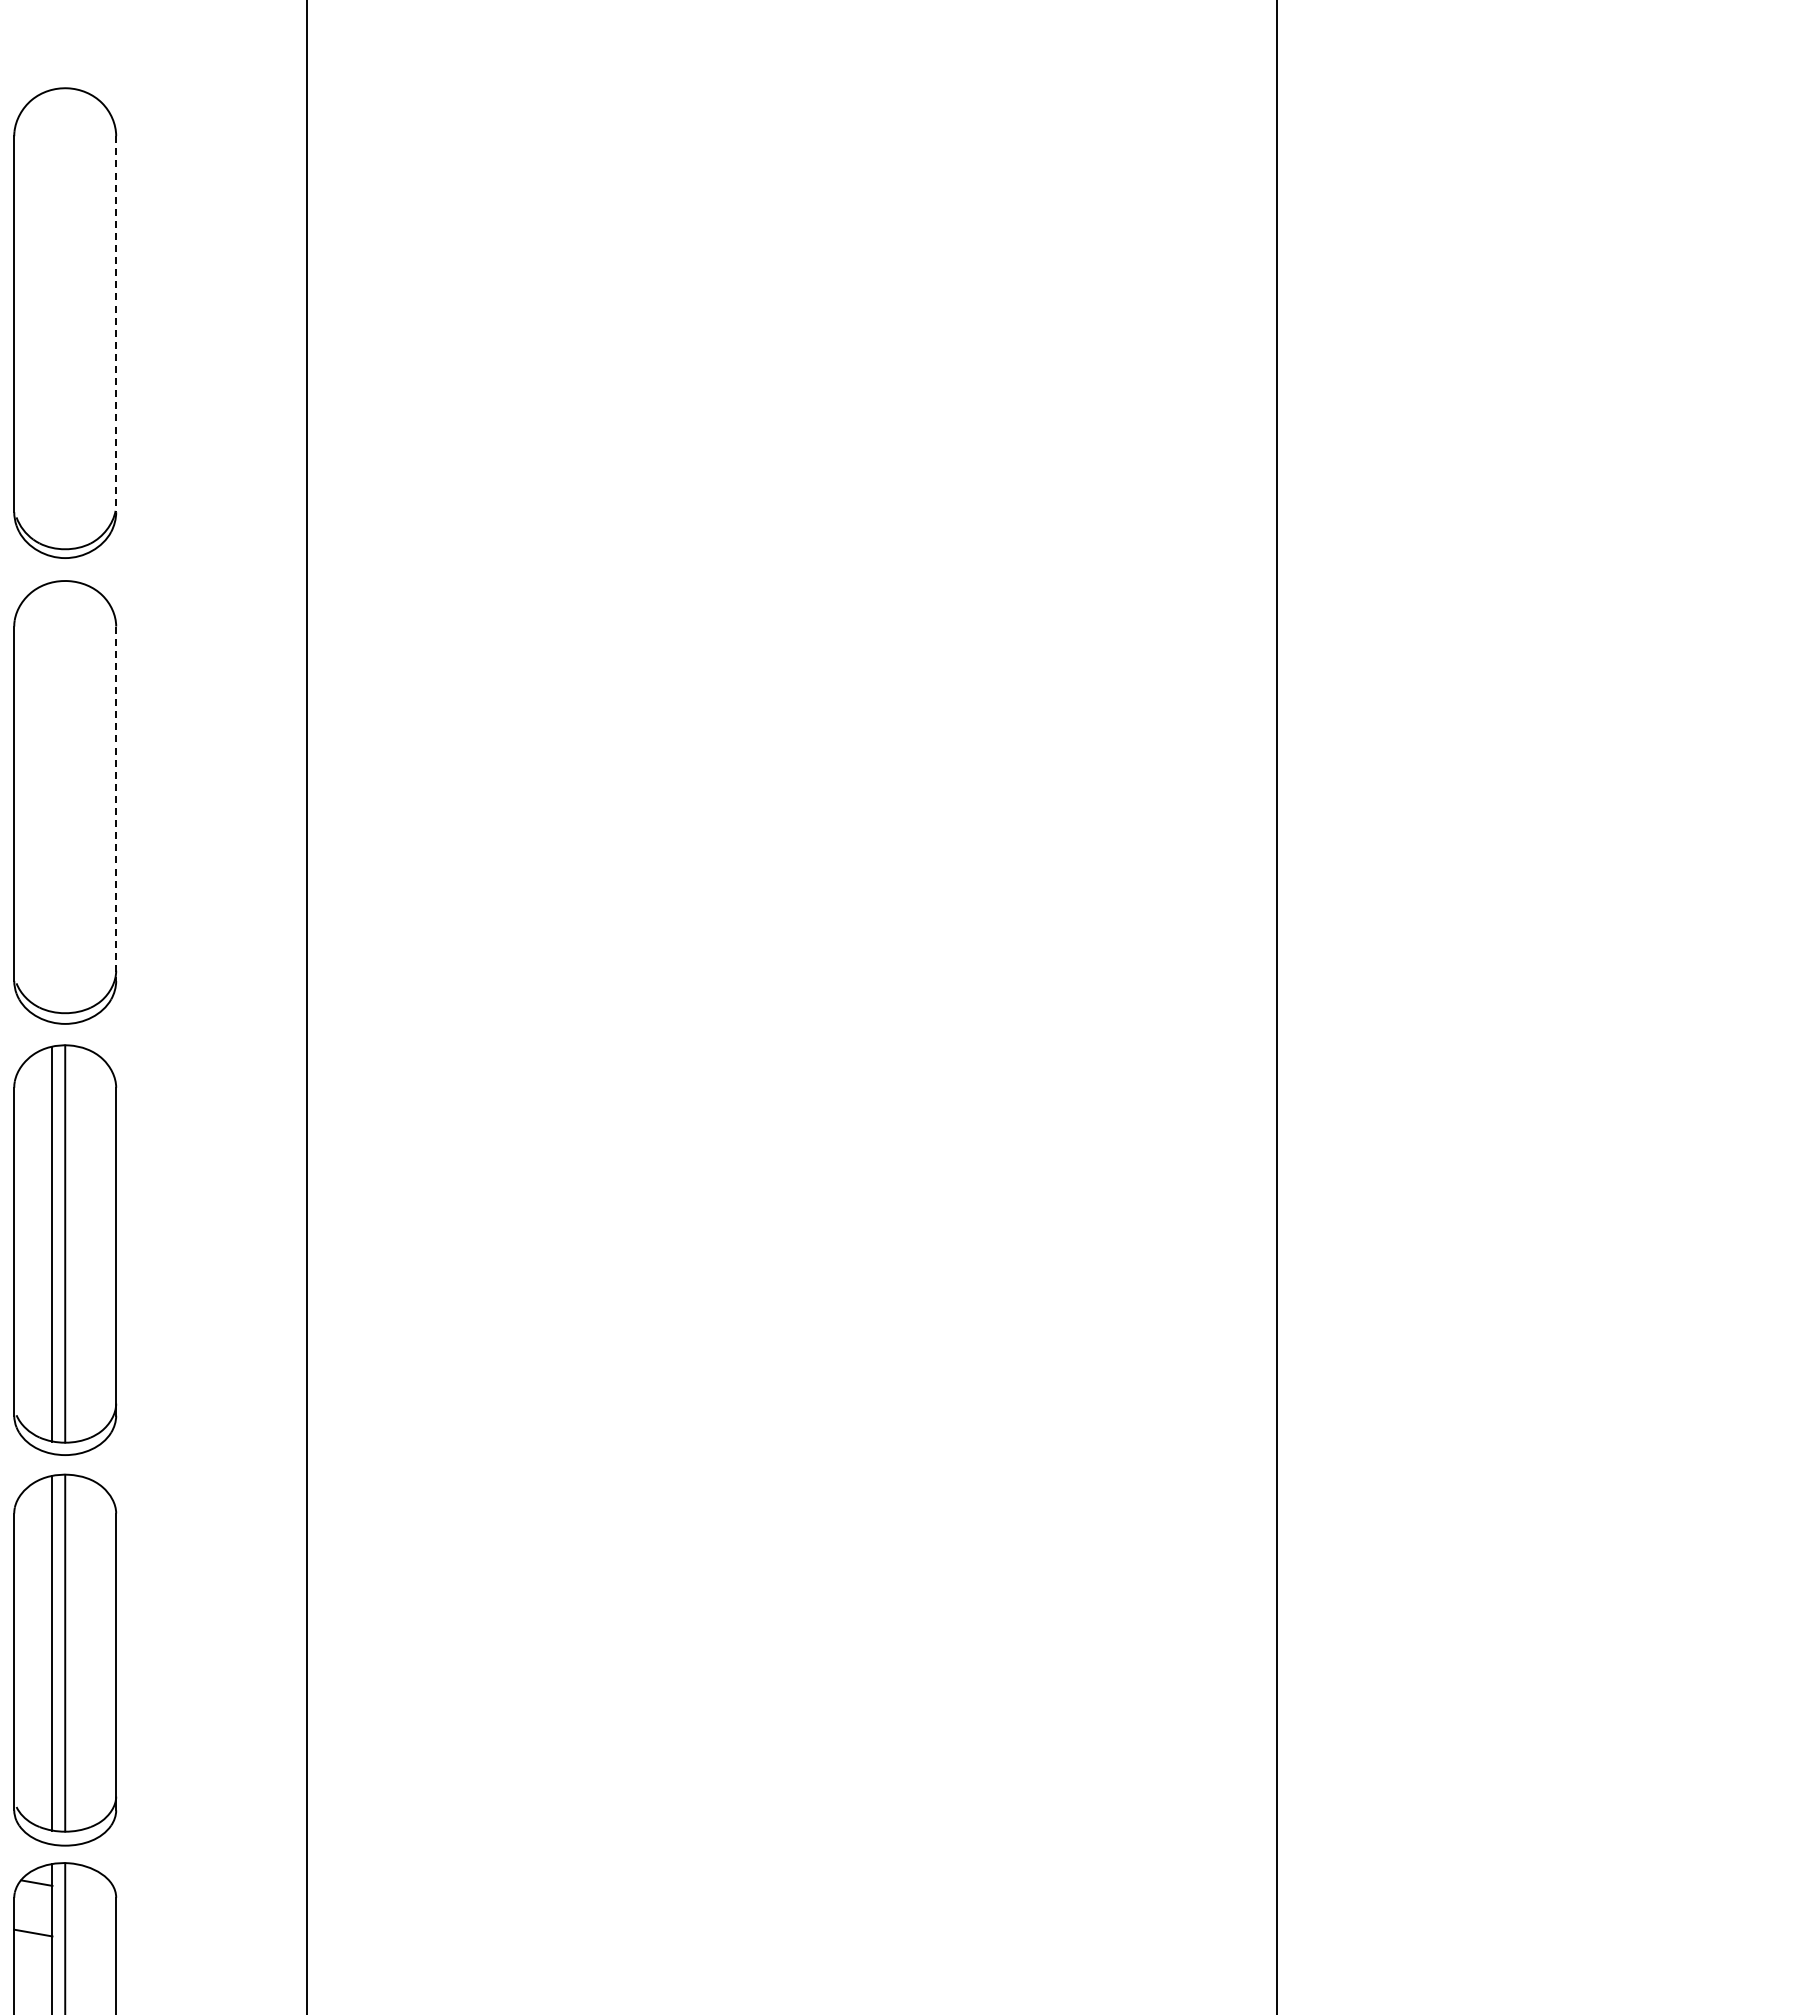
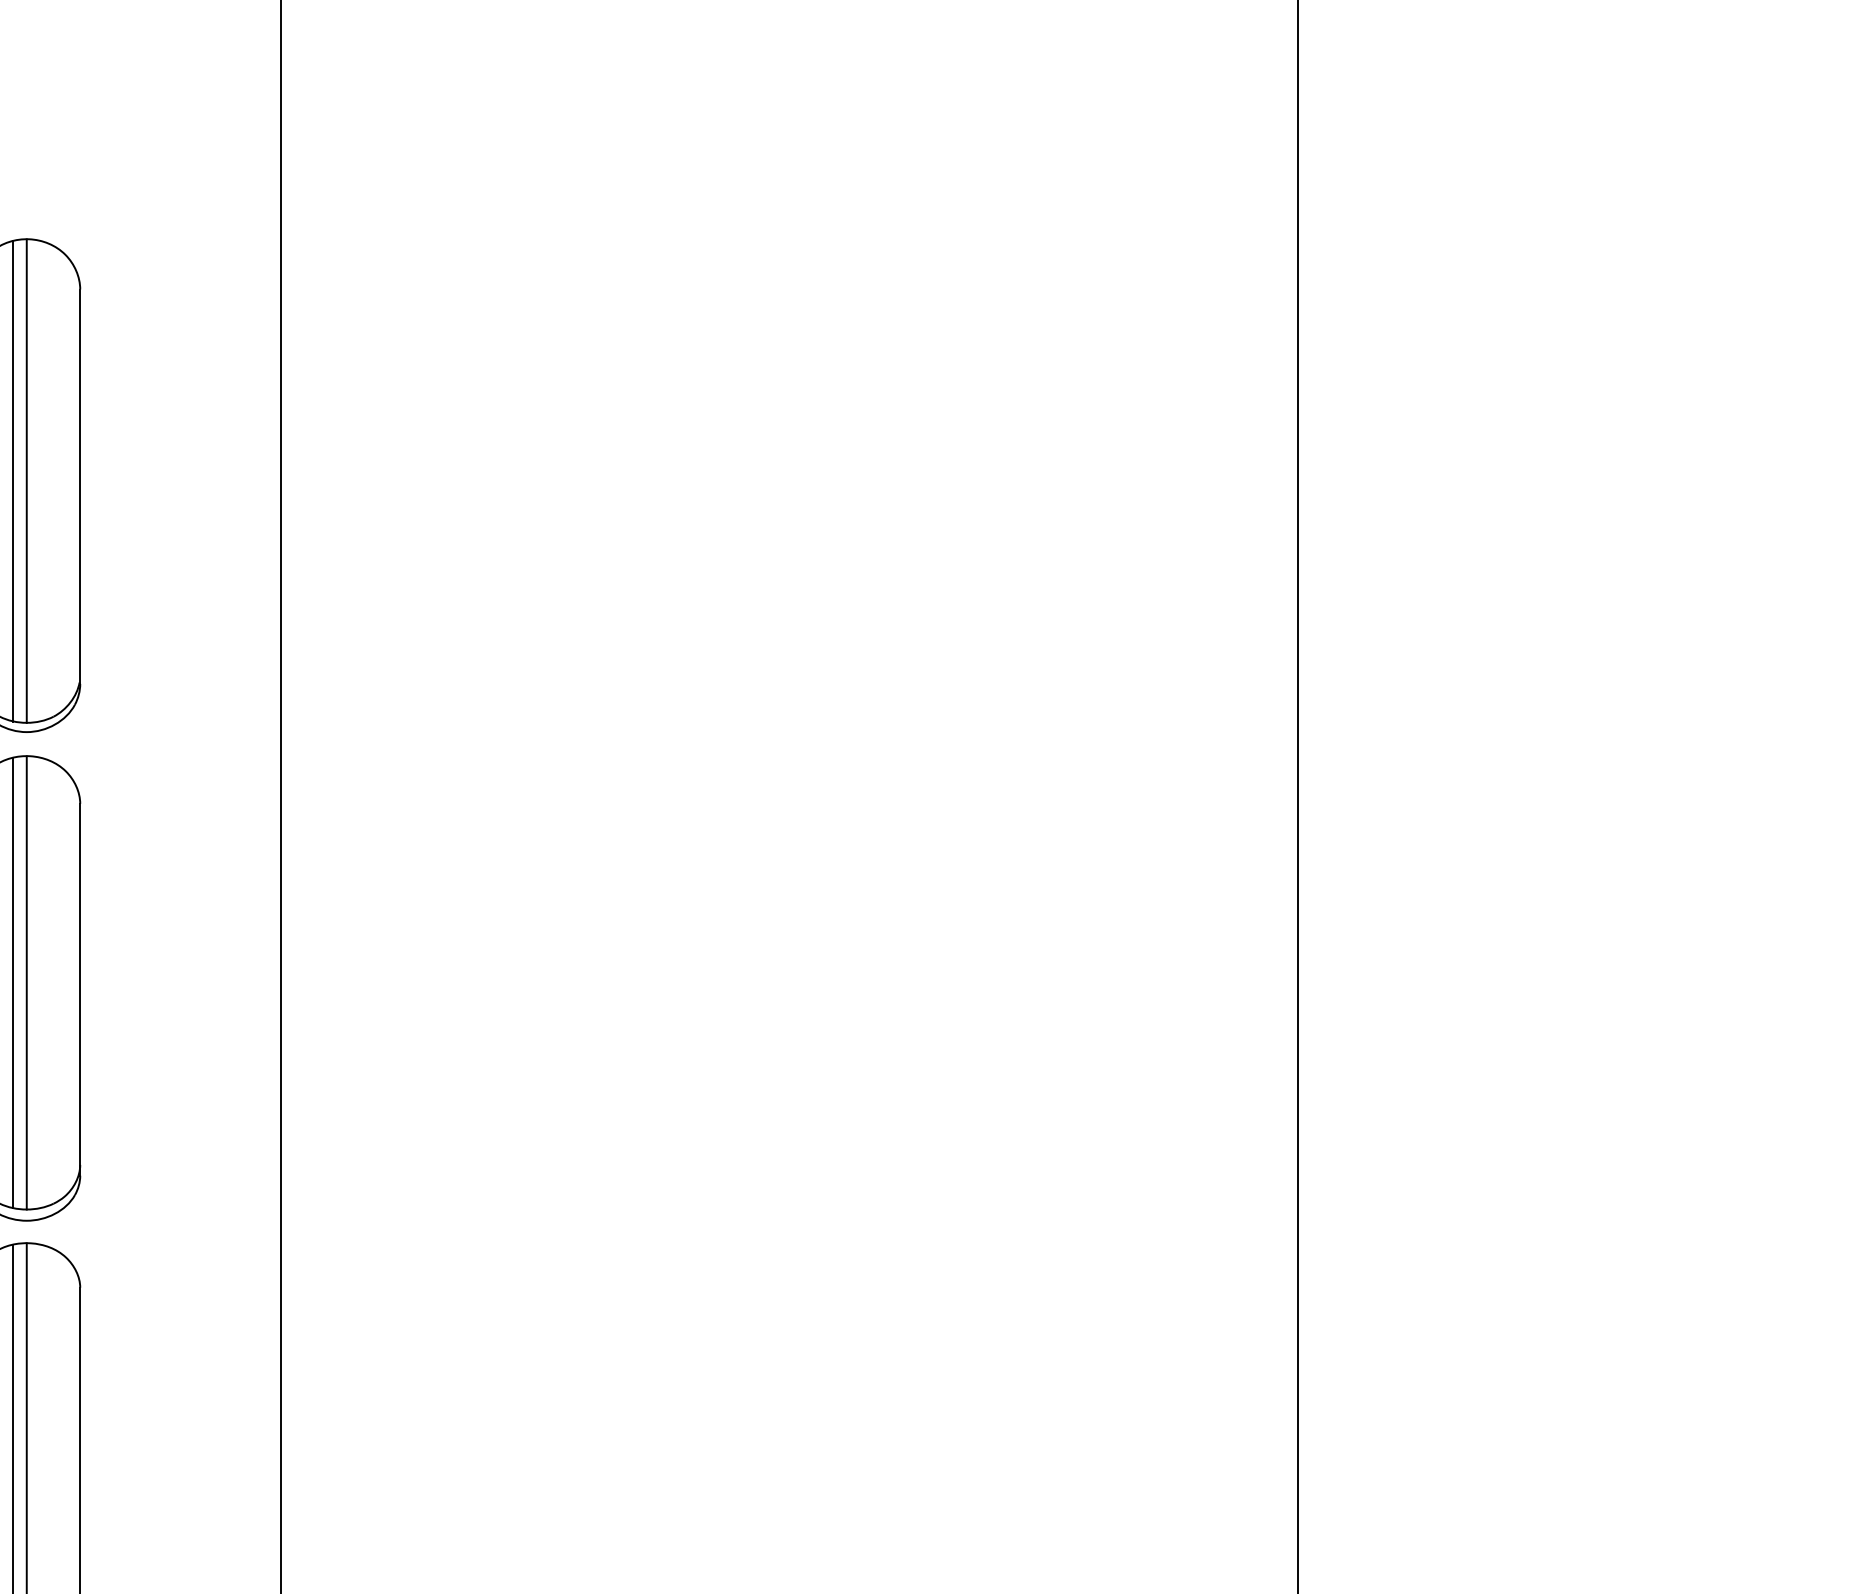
line: (52, 318) -> (13, 480), added
line: (65, 318) -> (27, 480), added
line: (116, 324) -> (80, 487), dashed -> solid
line: (52, 797) -> (13, 983), added
line: (65, 797) -> (27, 983), added
line: (116, 804) -> (80, 990), dashed -> solid

